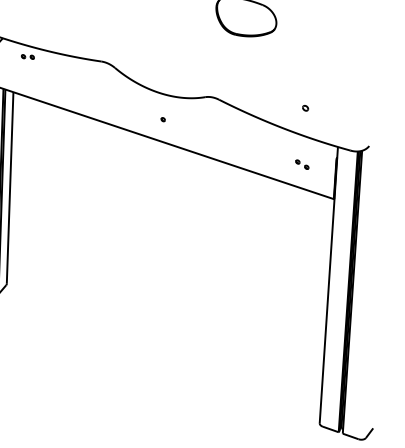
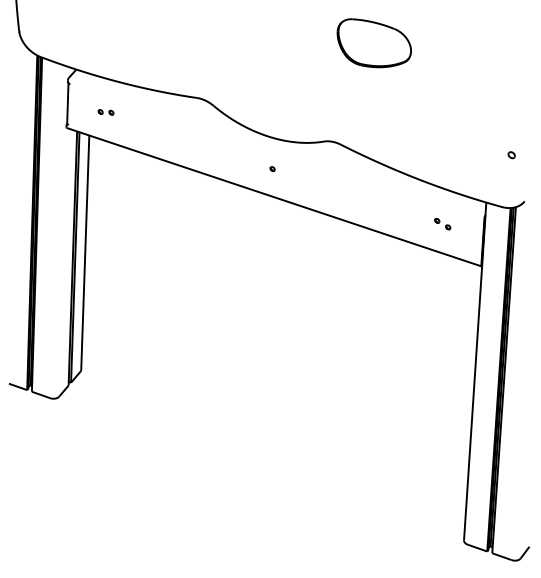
part: (27, 57) -> (105, 112), moved
part: (305, 108) -> (511, 155), moved

